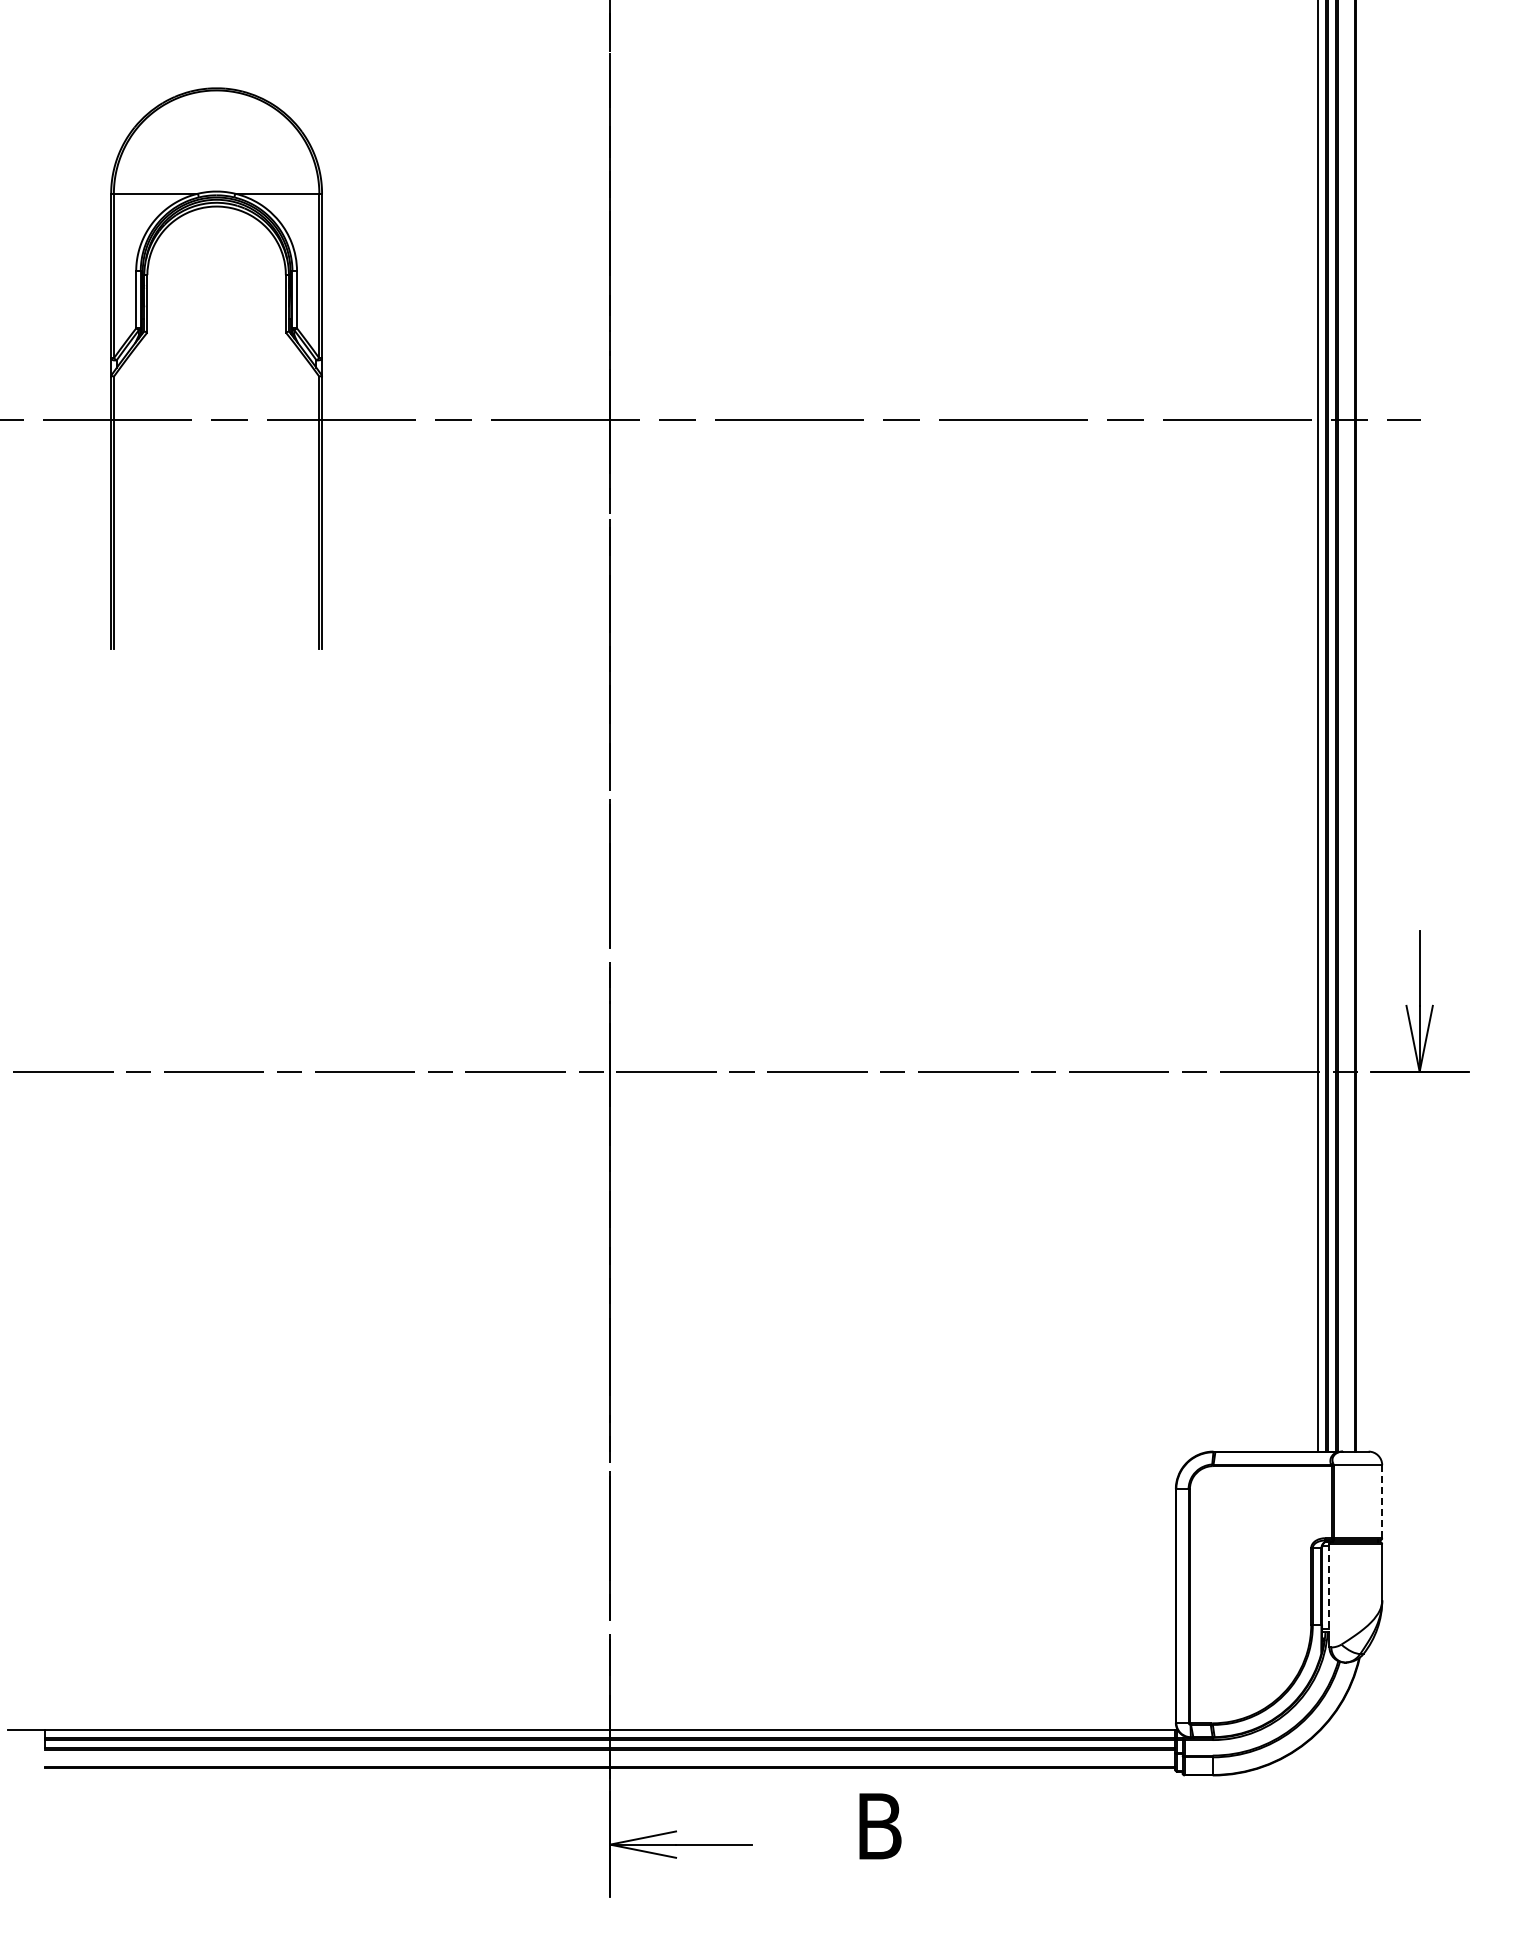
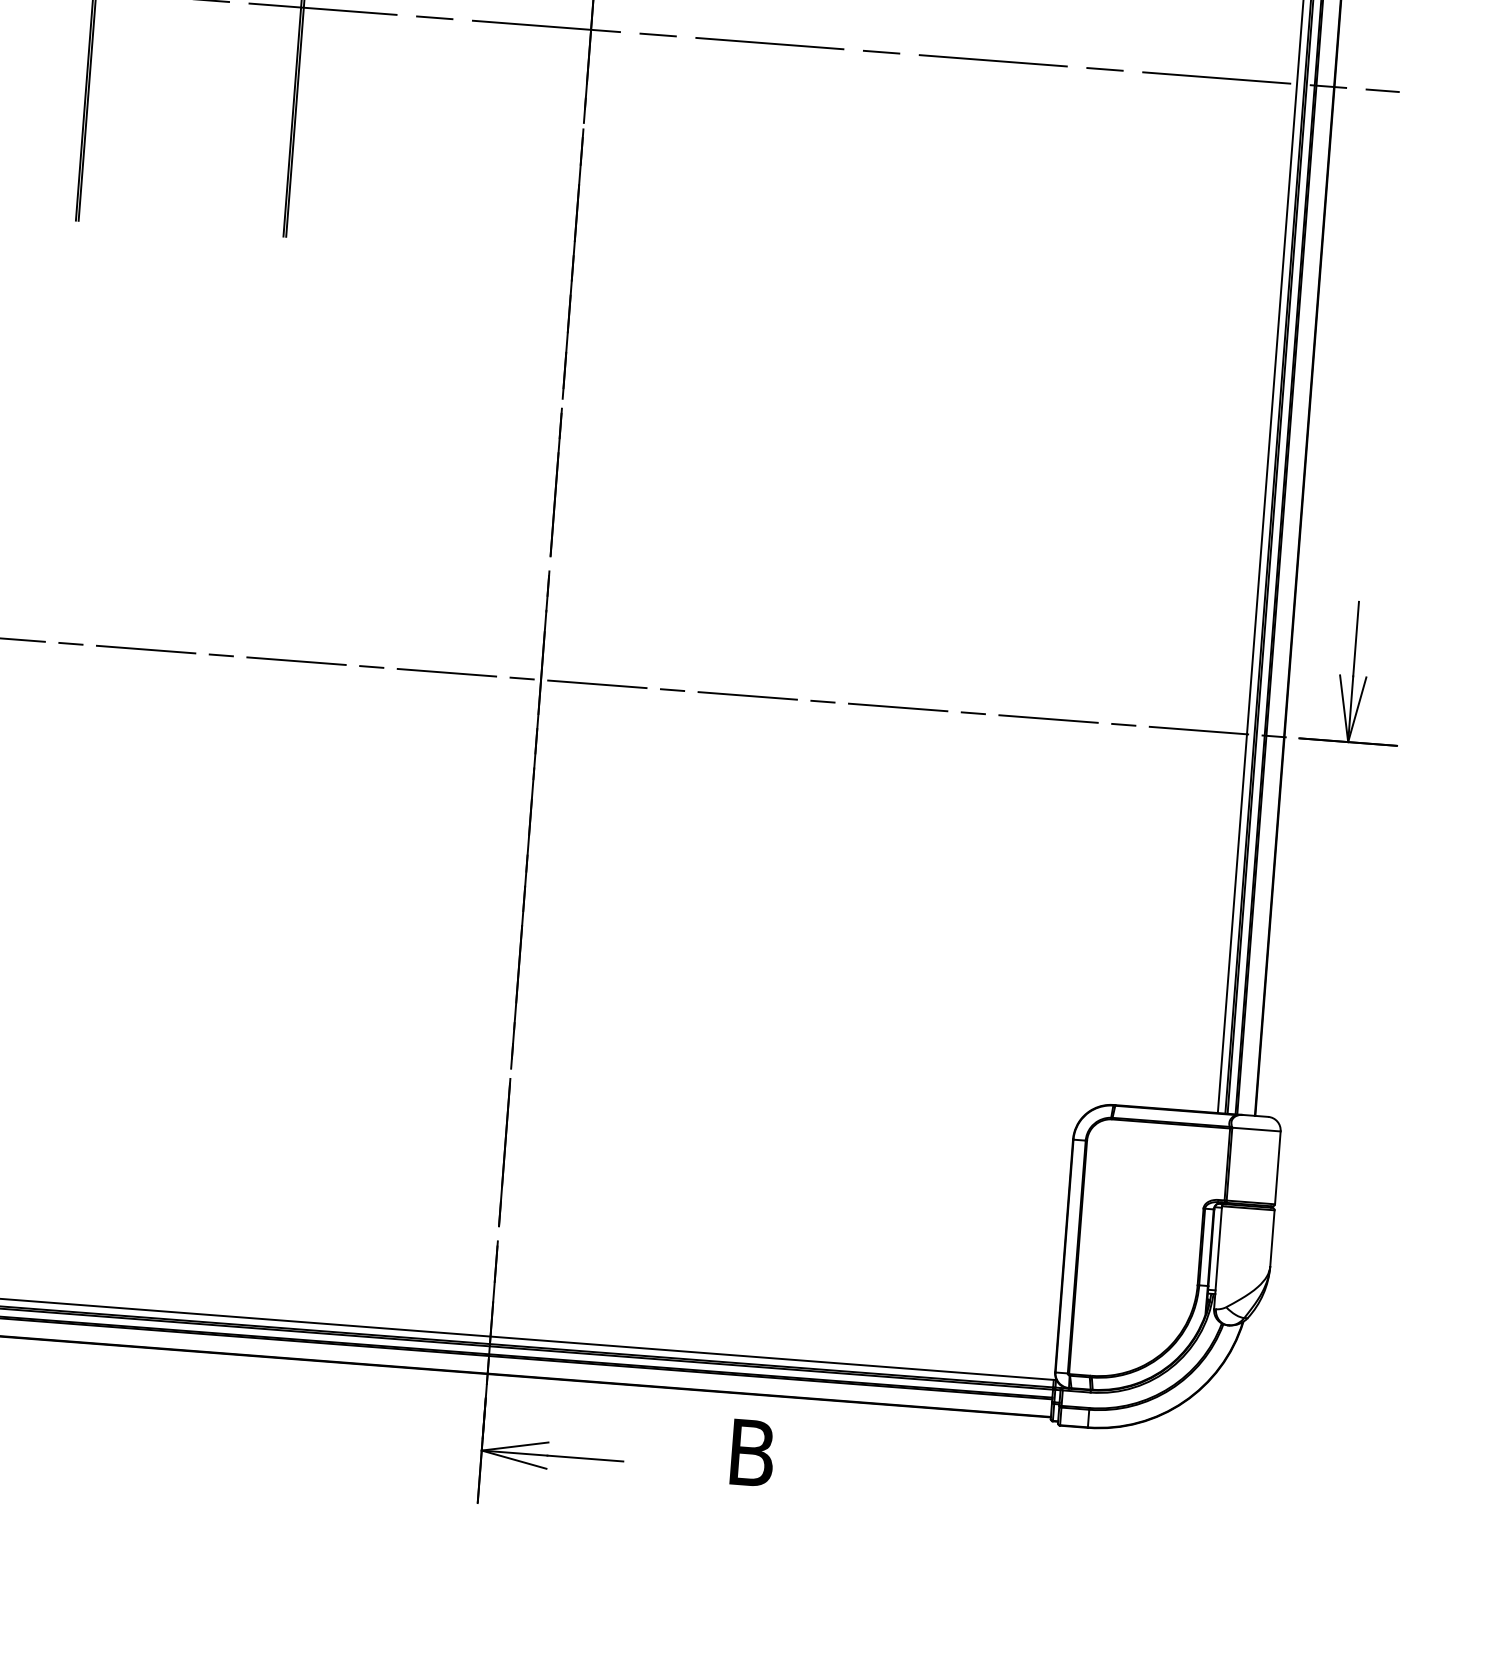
line: (1382, 1501) -> (1278, 1167), dashed -> solid
line: (1329, 1588) -> (1218, 1250), dashed -> solid

